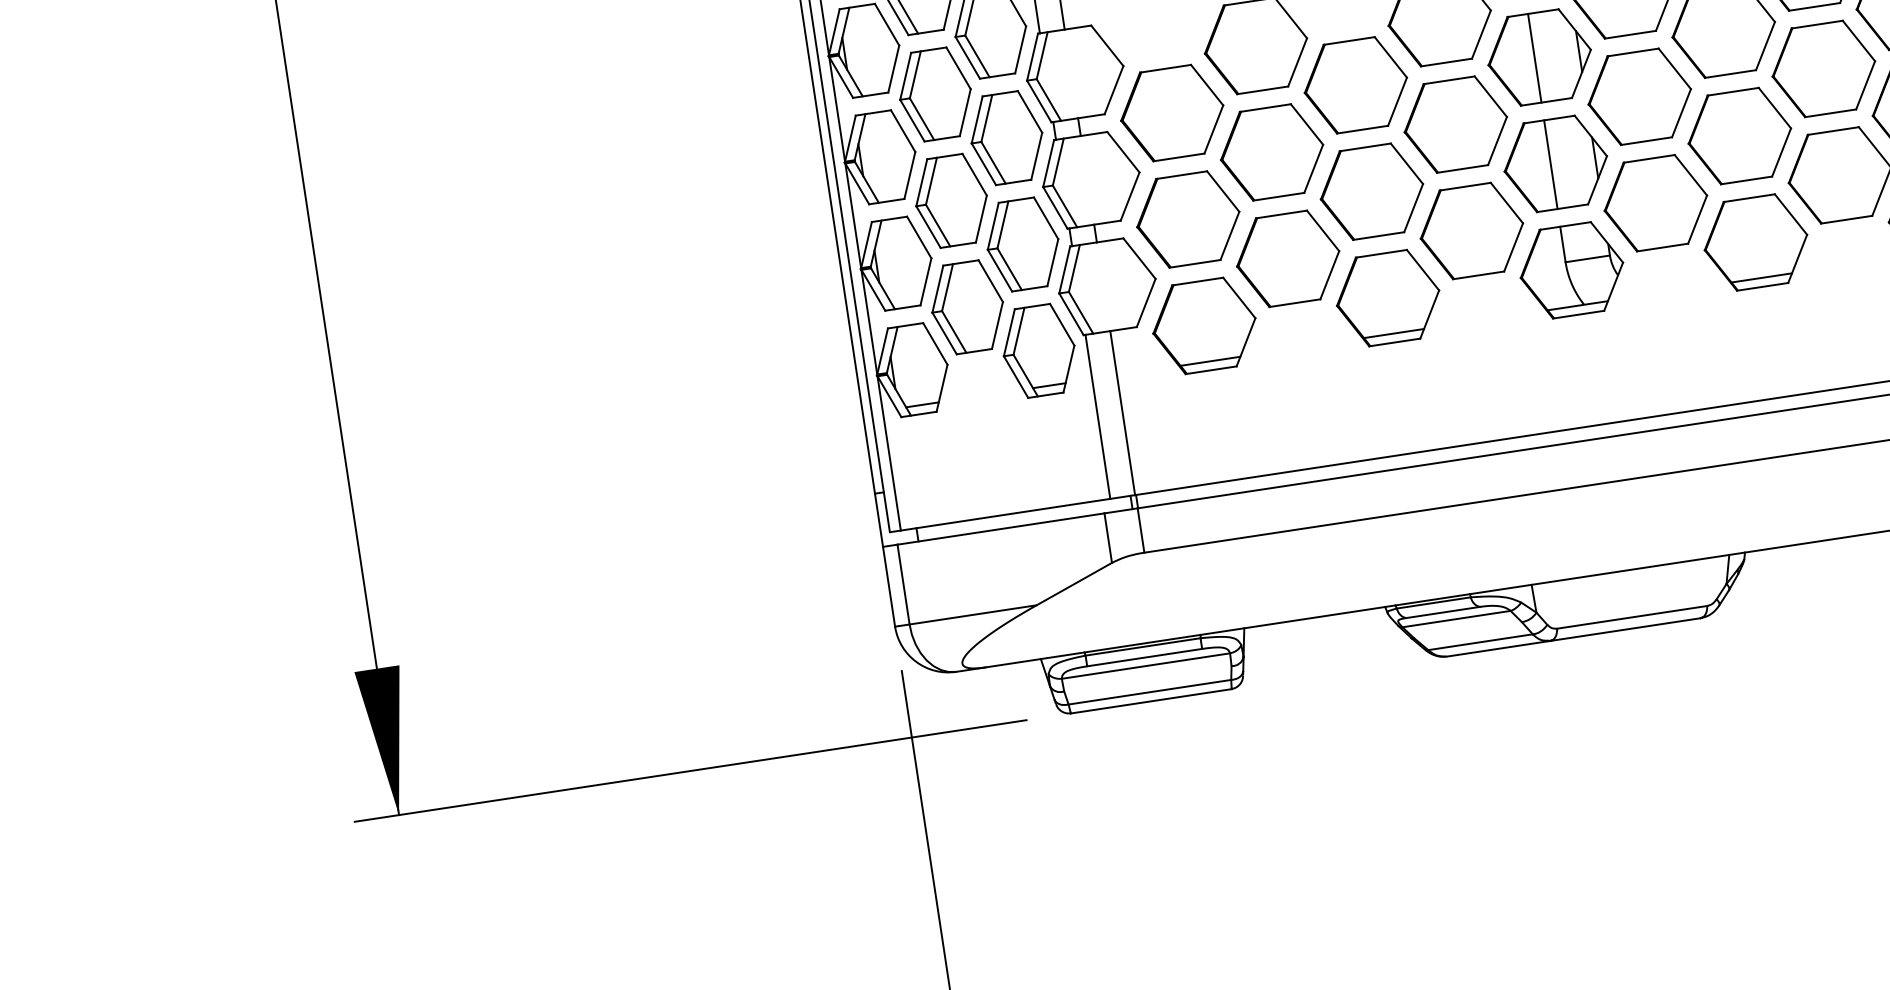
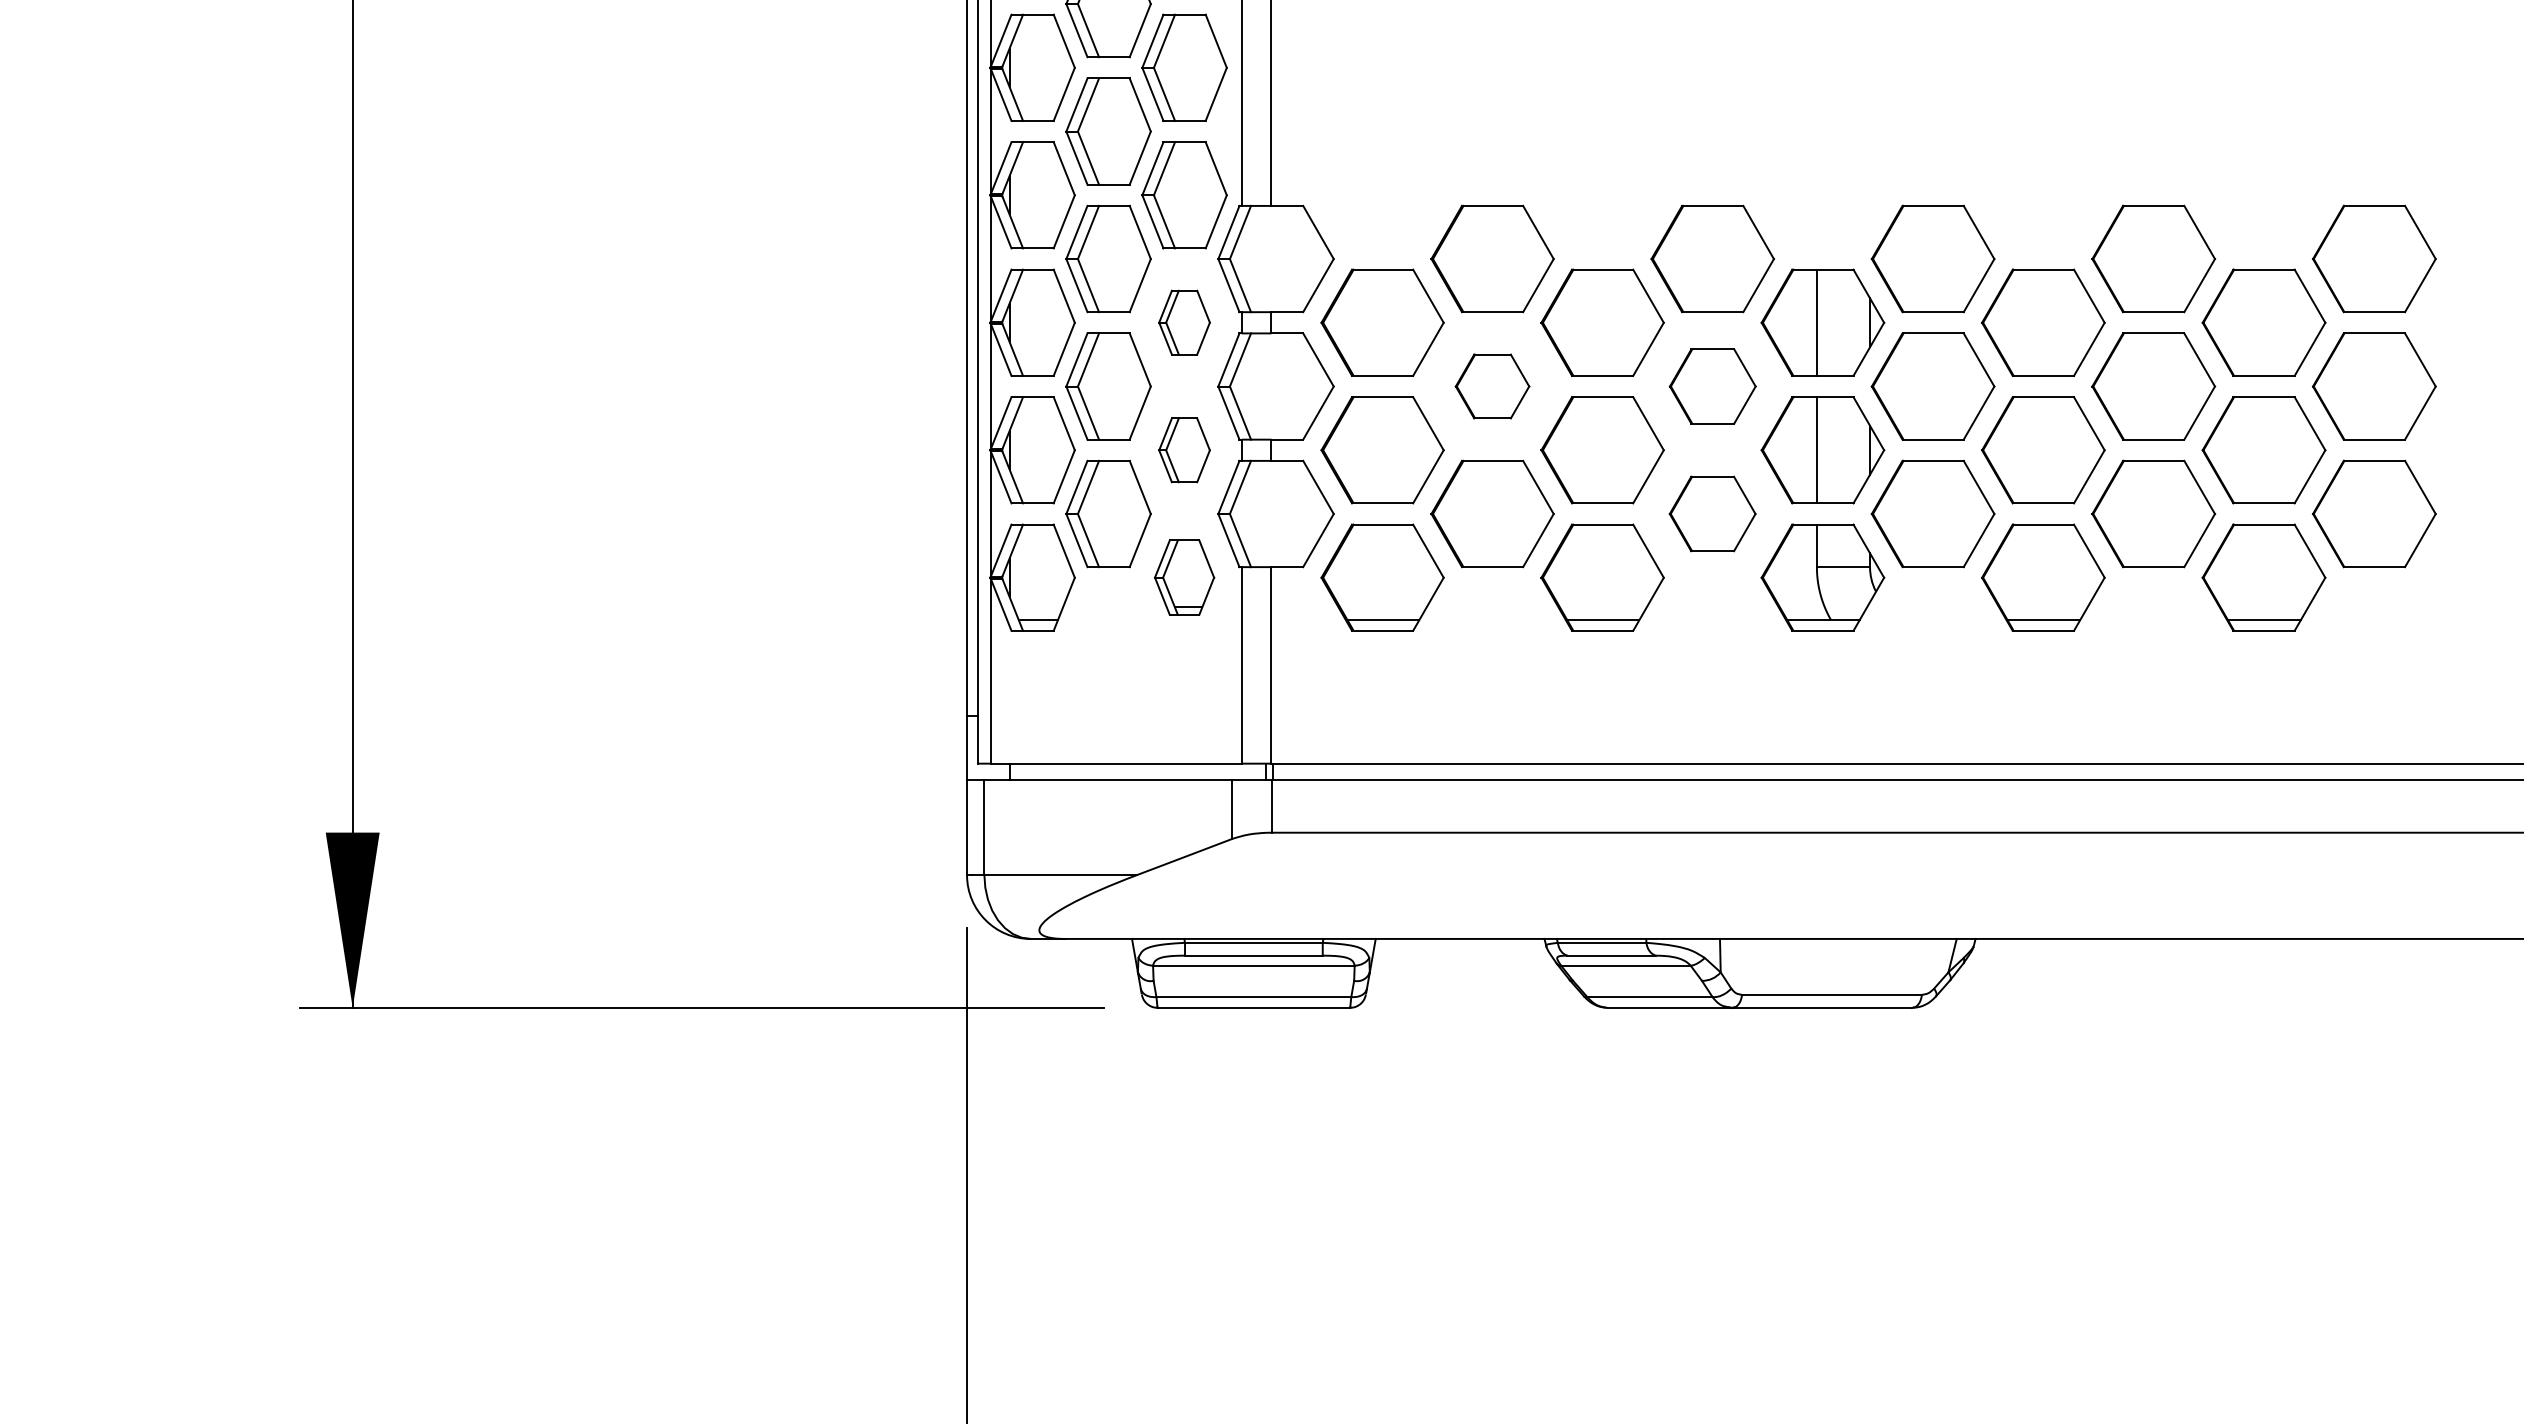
part: (1455, 124) -> (1712, 386), size x0.7
part: (1006, 137) -> (1184, 322), size x0.6
part: (1272, 152) -> (1492, 386), size x0.6
part: (1471, 230) -> (1712, 513), size x0.7
part: (1023, 244) -> (1184, 450), size x0.6
part: (1039, 350) -> (1184, 577), size x0.7

